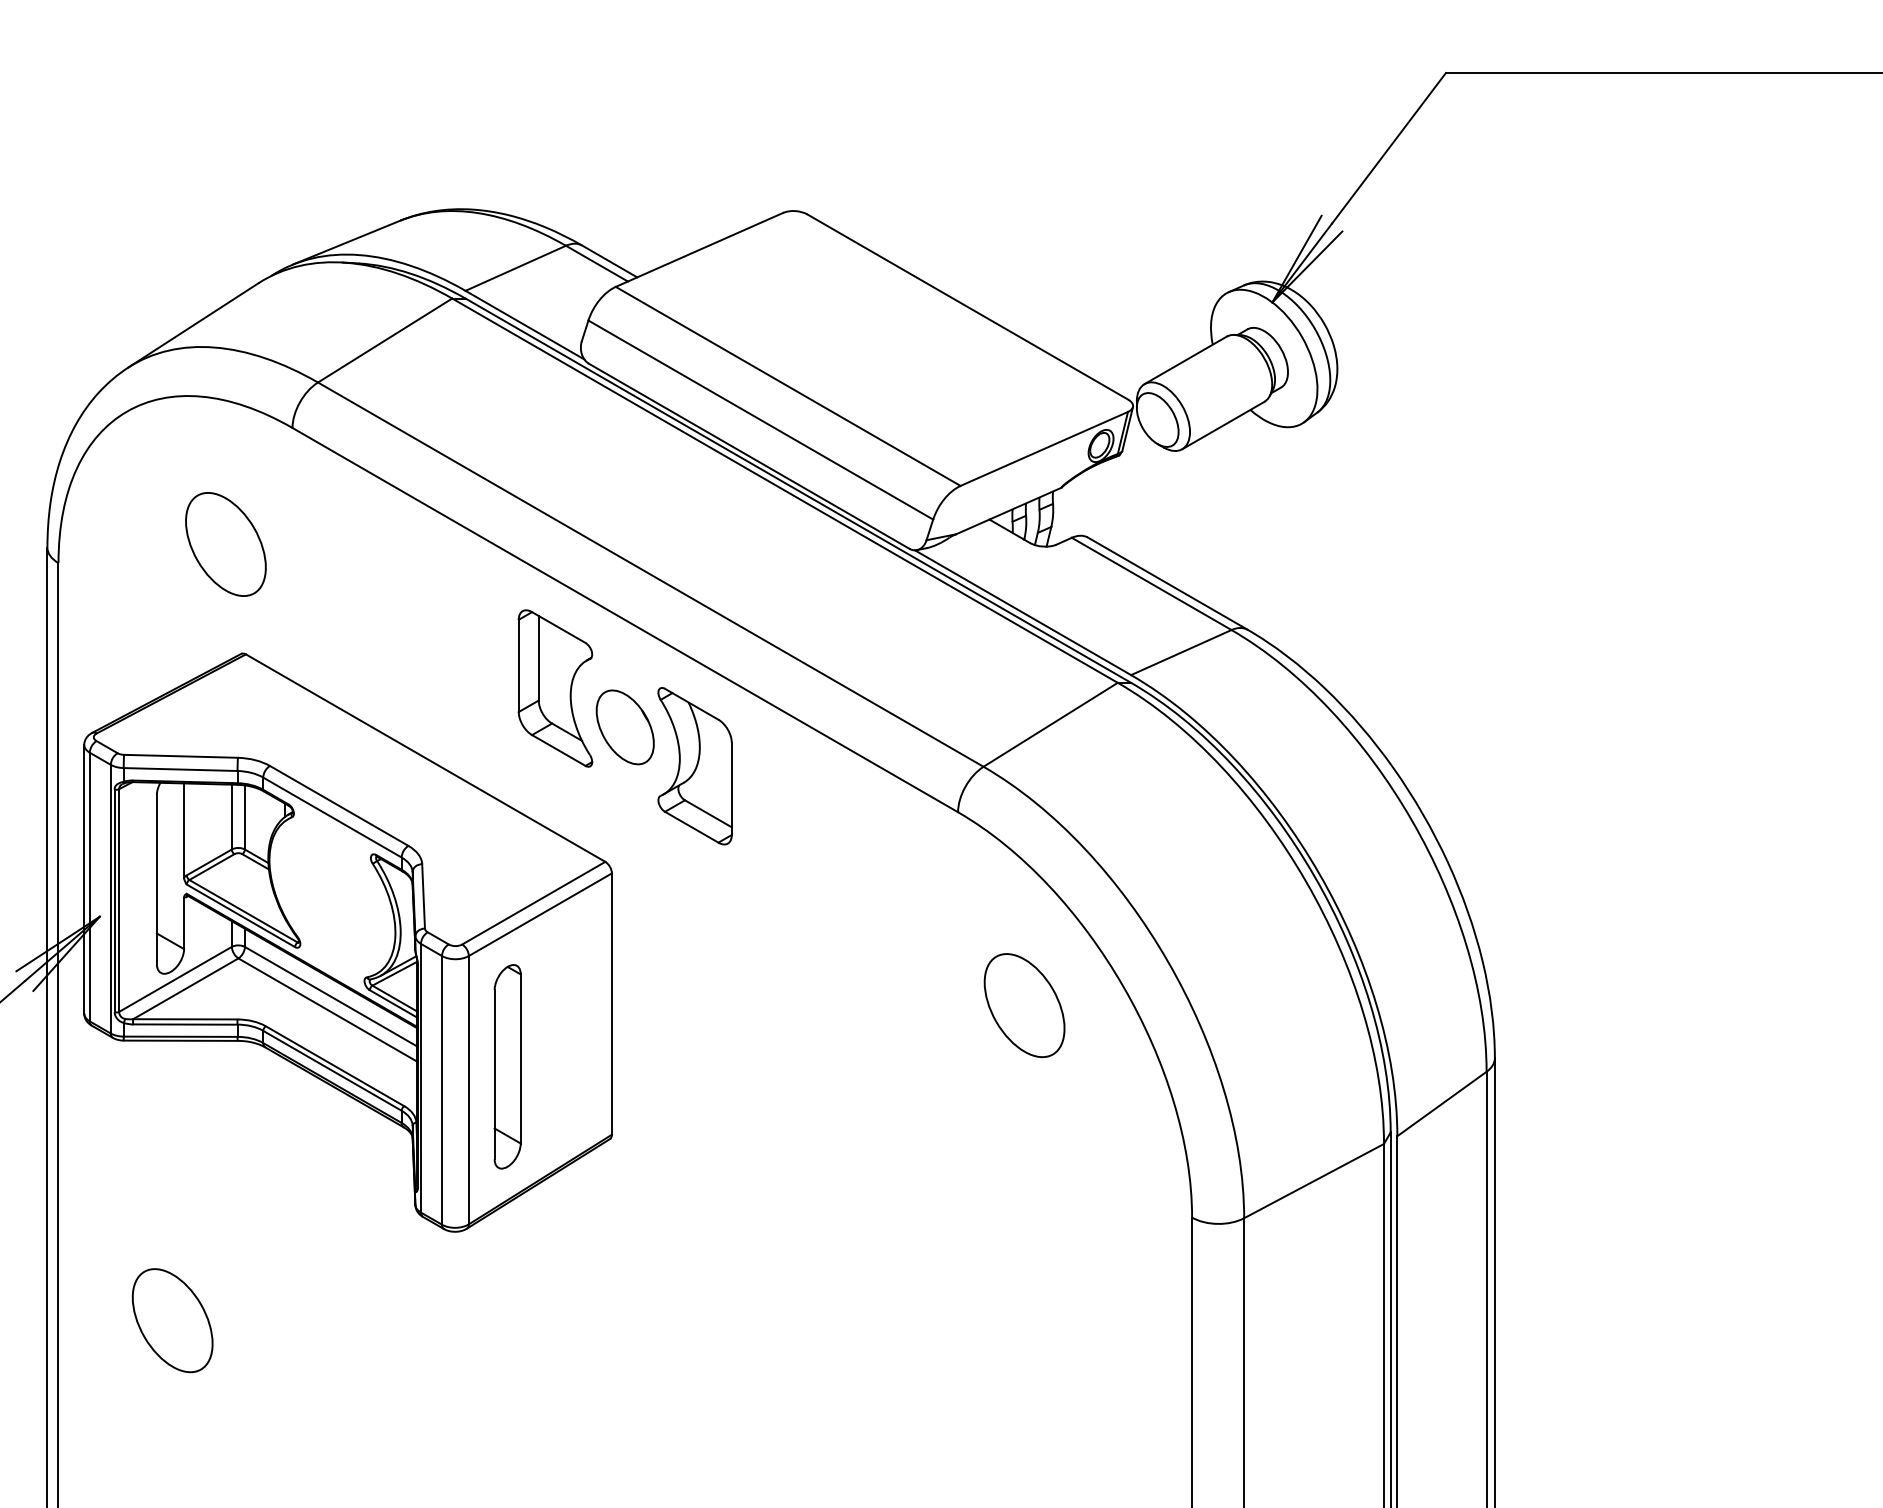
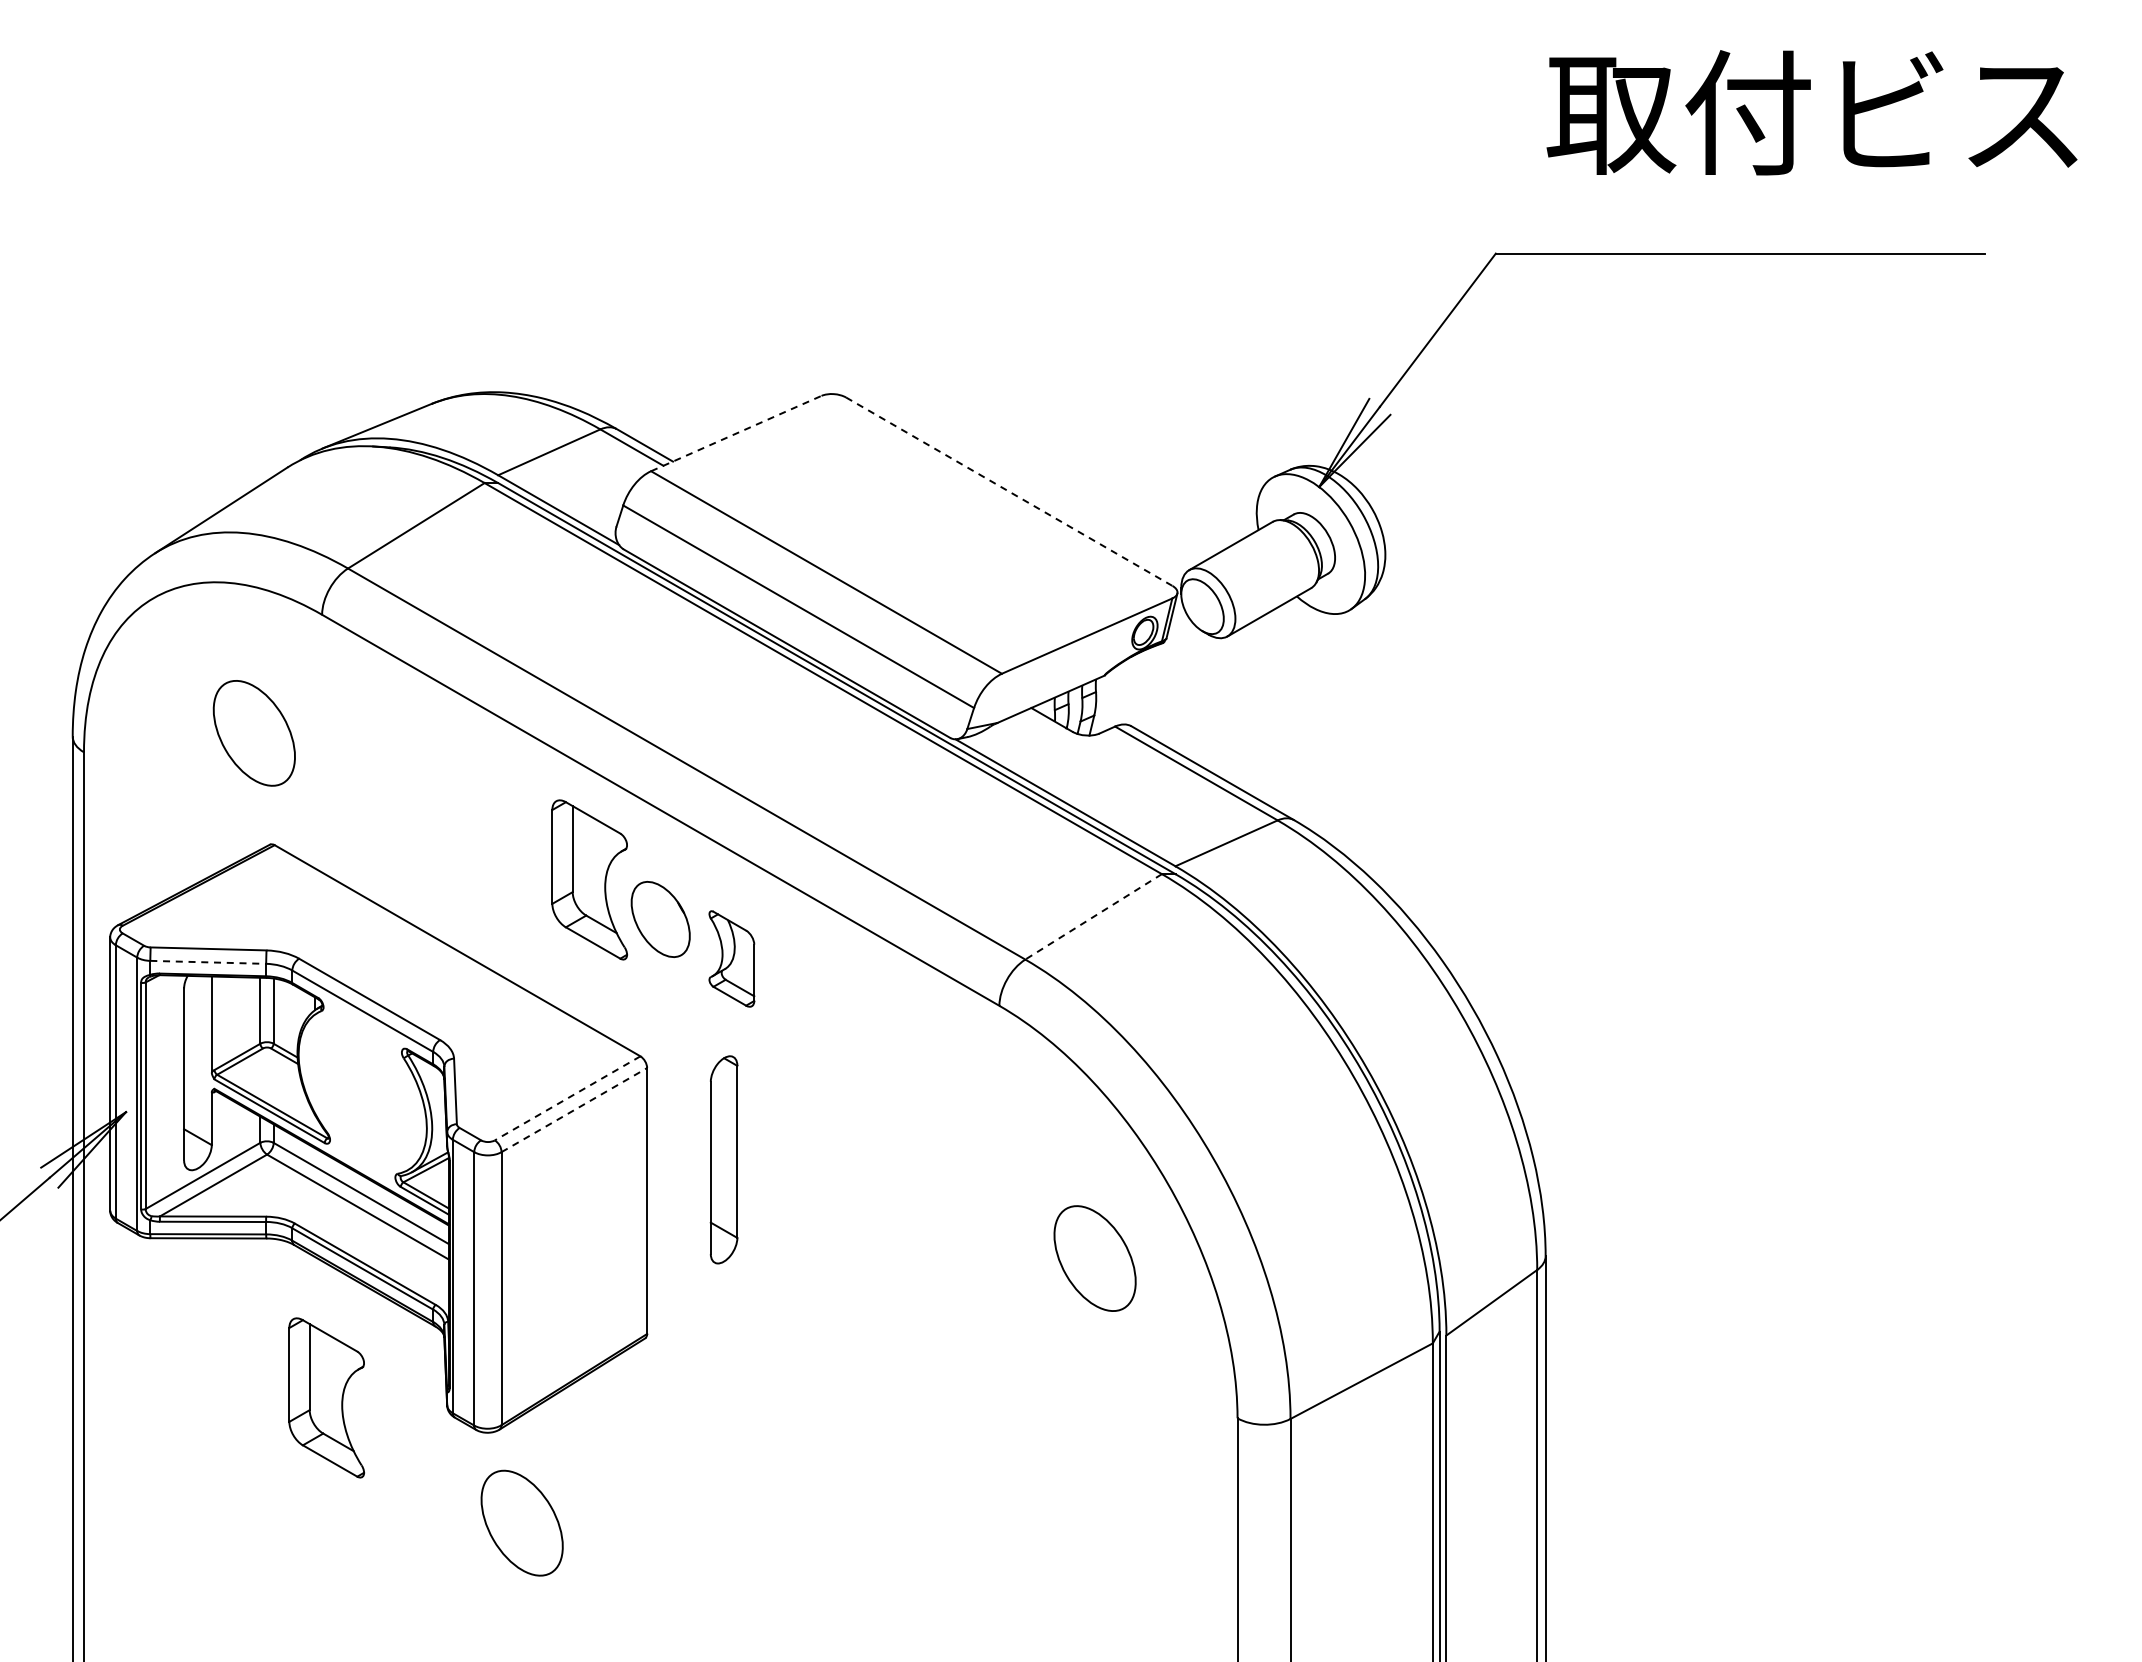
line: (699, 249) -> (736, 433), solid -> dashed
line: (968, 306) -> (1009, 491), solid -> dashed
line: (1050, 724) -> (1093, 916), solid -> dashed
part: (694, 765) -> (731, 958), size x0.6
line: (180, 769) -> (208, 962), solid -> dashed
line: (533, 903) -> (567, 1098), solid -> dashed
line: (540, 914) -> (574, 1109), solid -> dashed
part: (1024, 1005) -> (1094, 1258), moved
part: (507, 1066) -> (723, 1159), moved
part: (296, 1197) -> (326, 1397), added
part: (172, 1319) -> (521, 1522), moved

